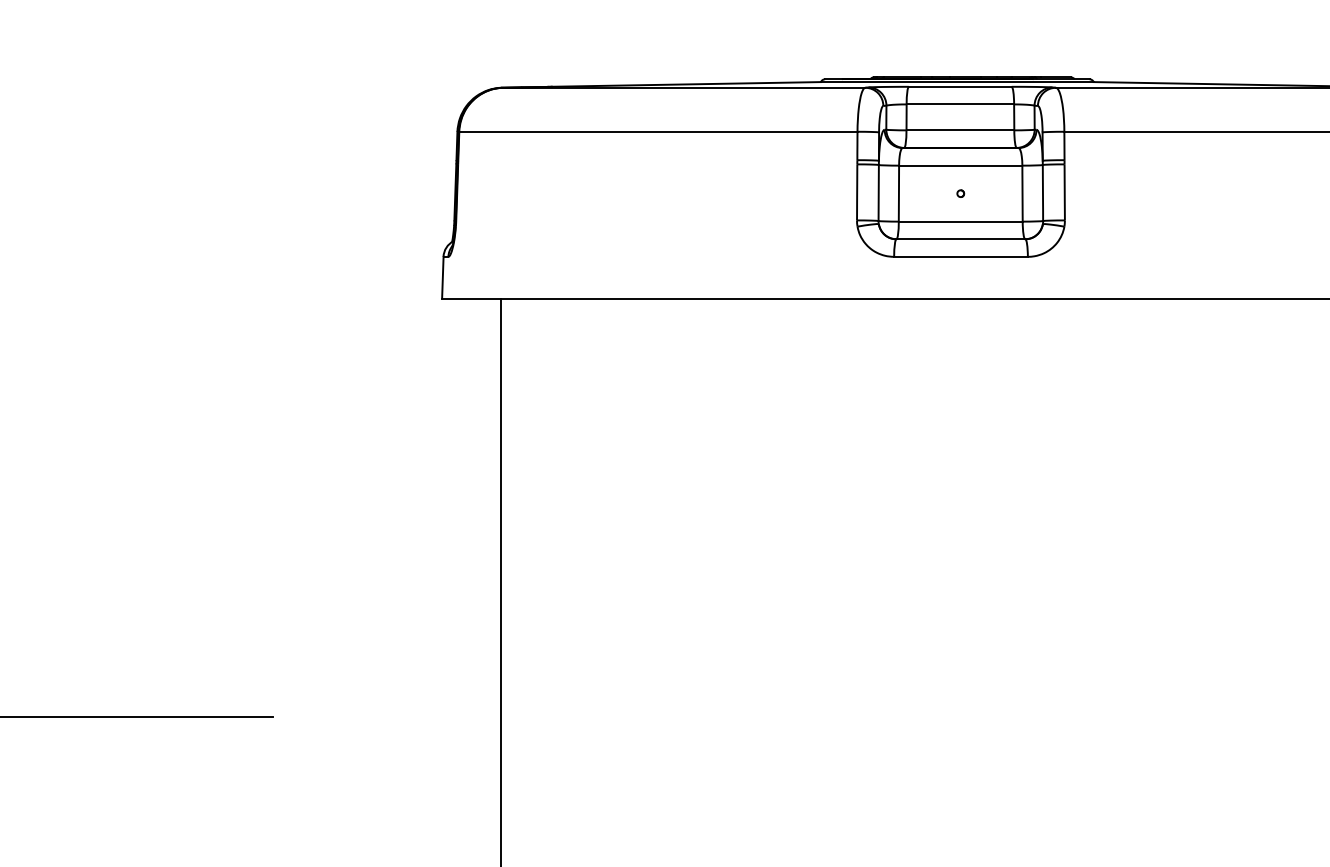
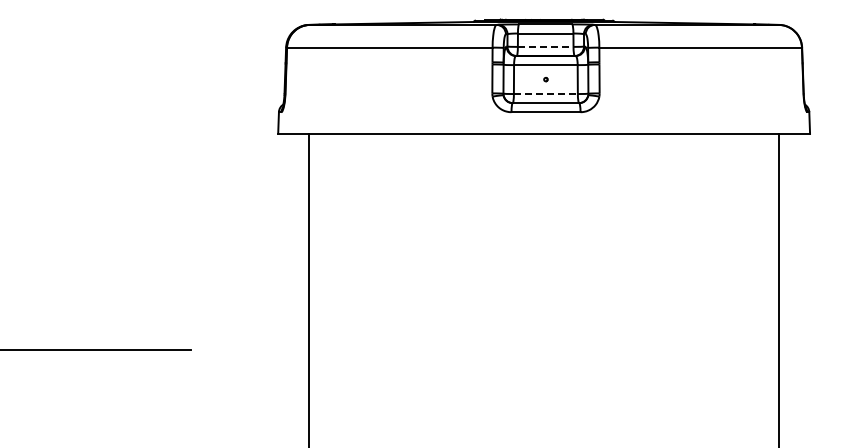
line: (960, 129) -> (545, 46), solid -> dashed
line: (960, 222) -> (545, 94), solid -> dashed

